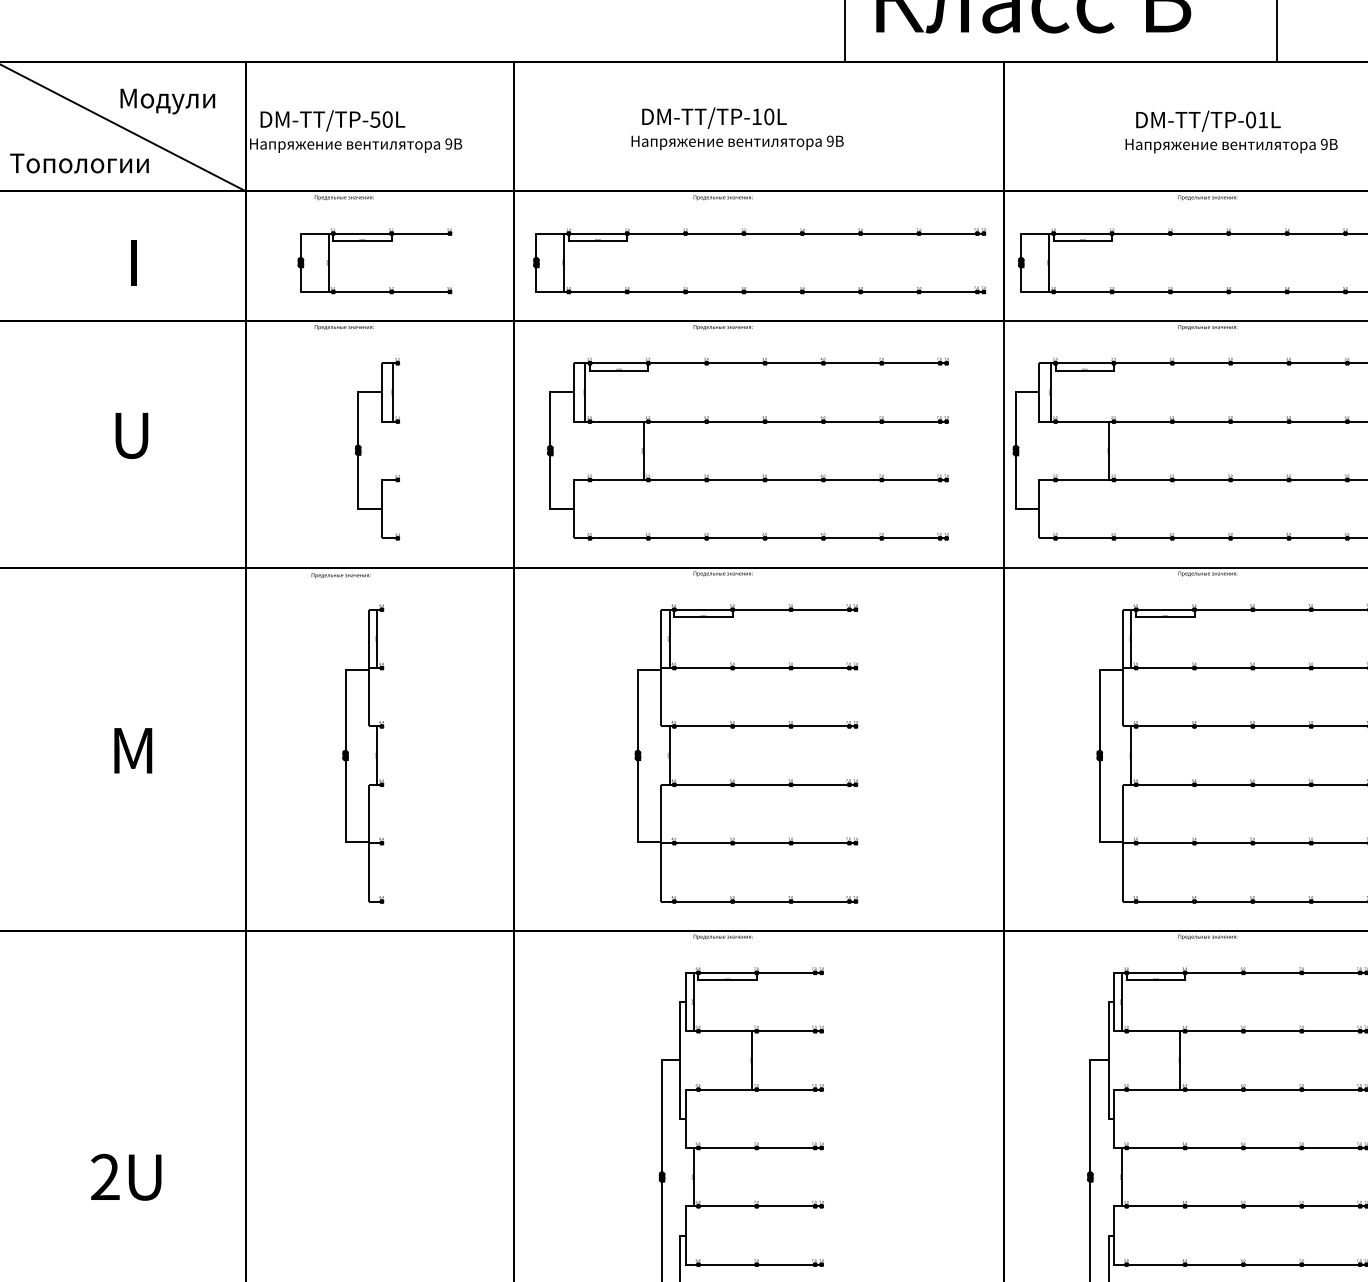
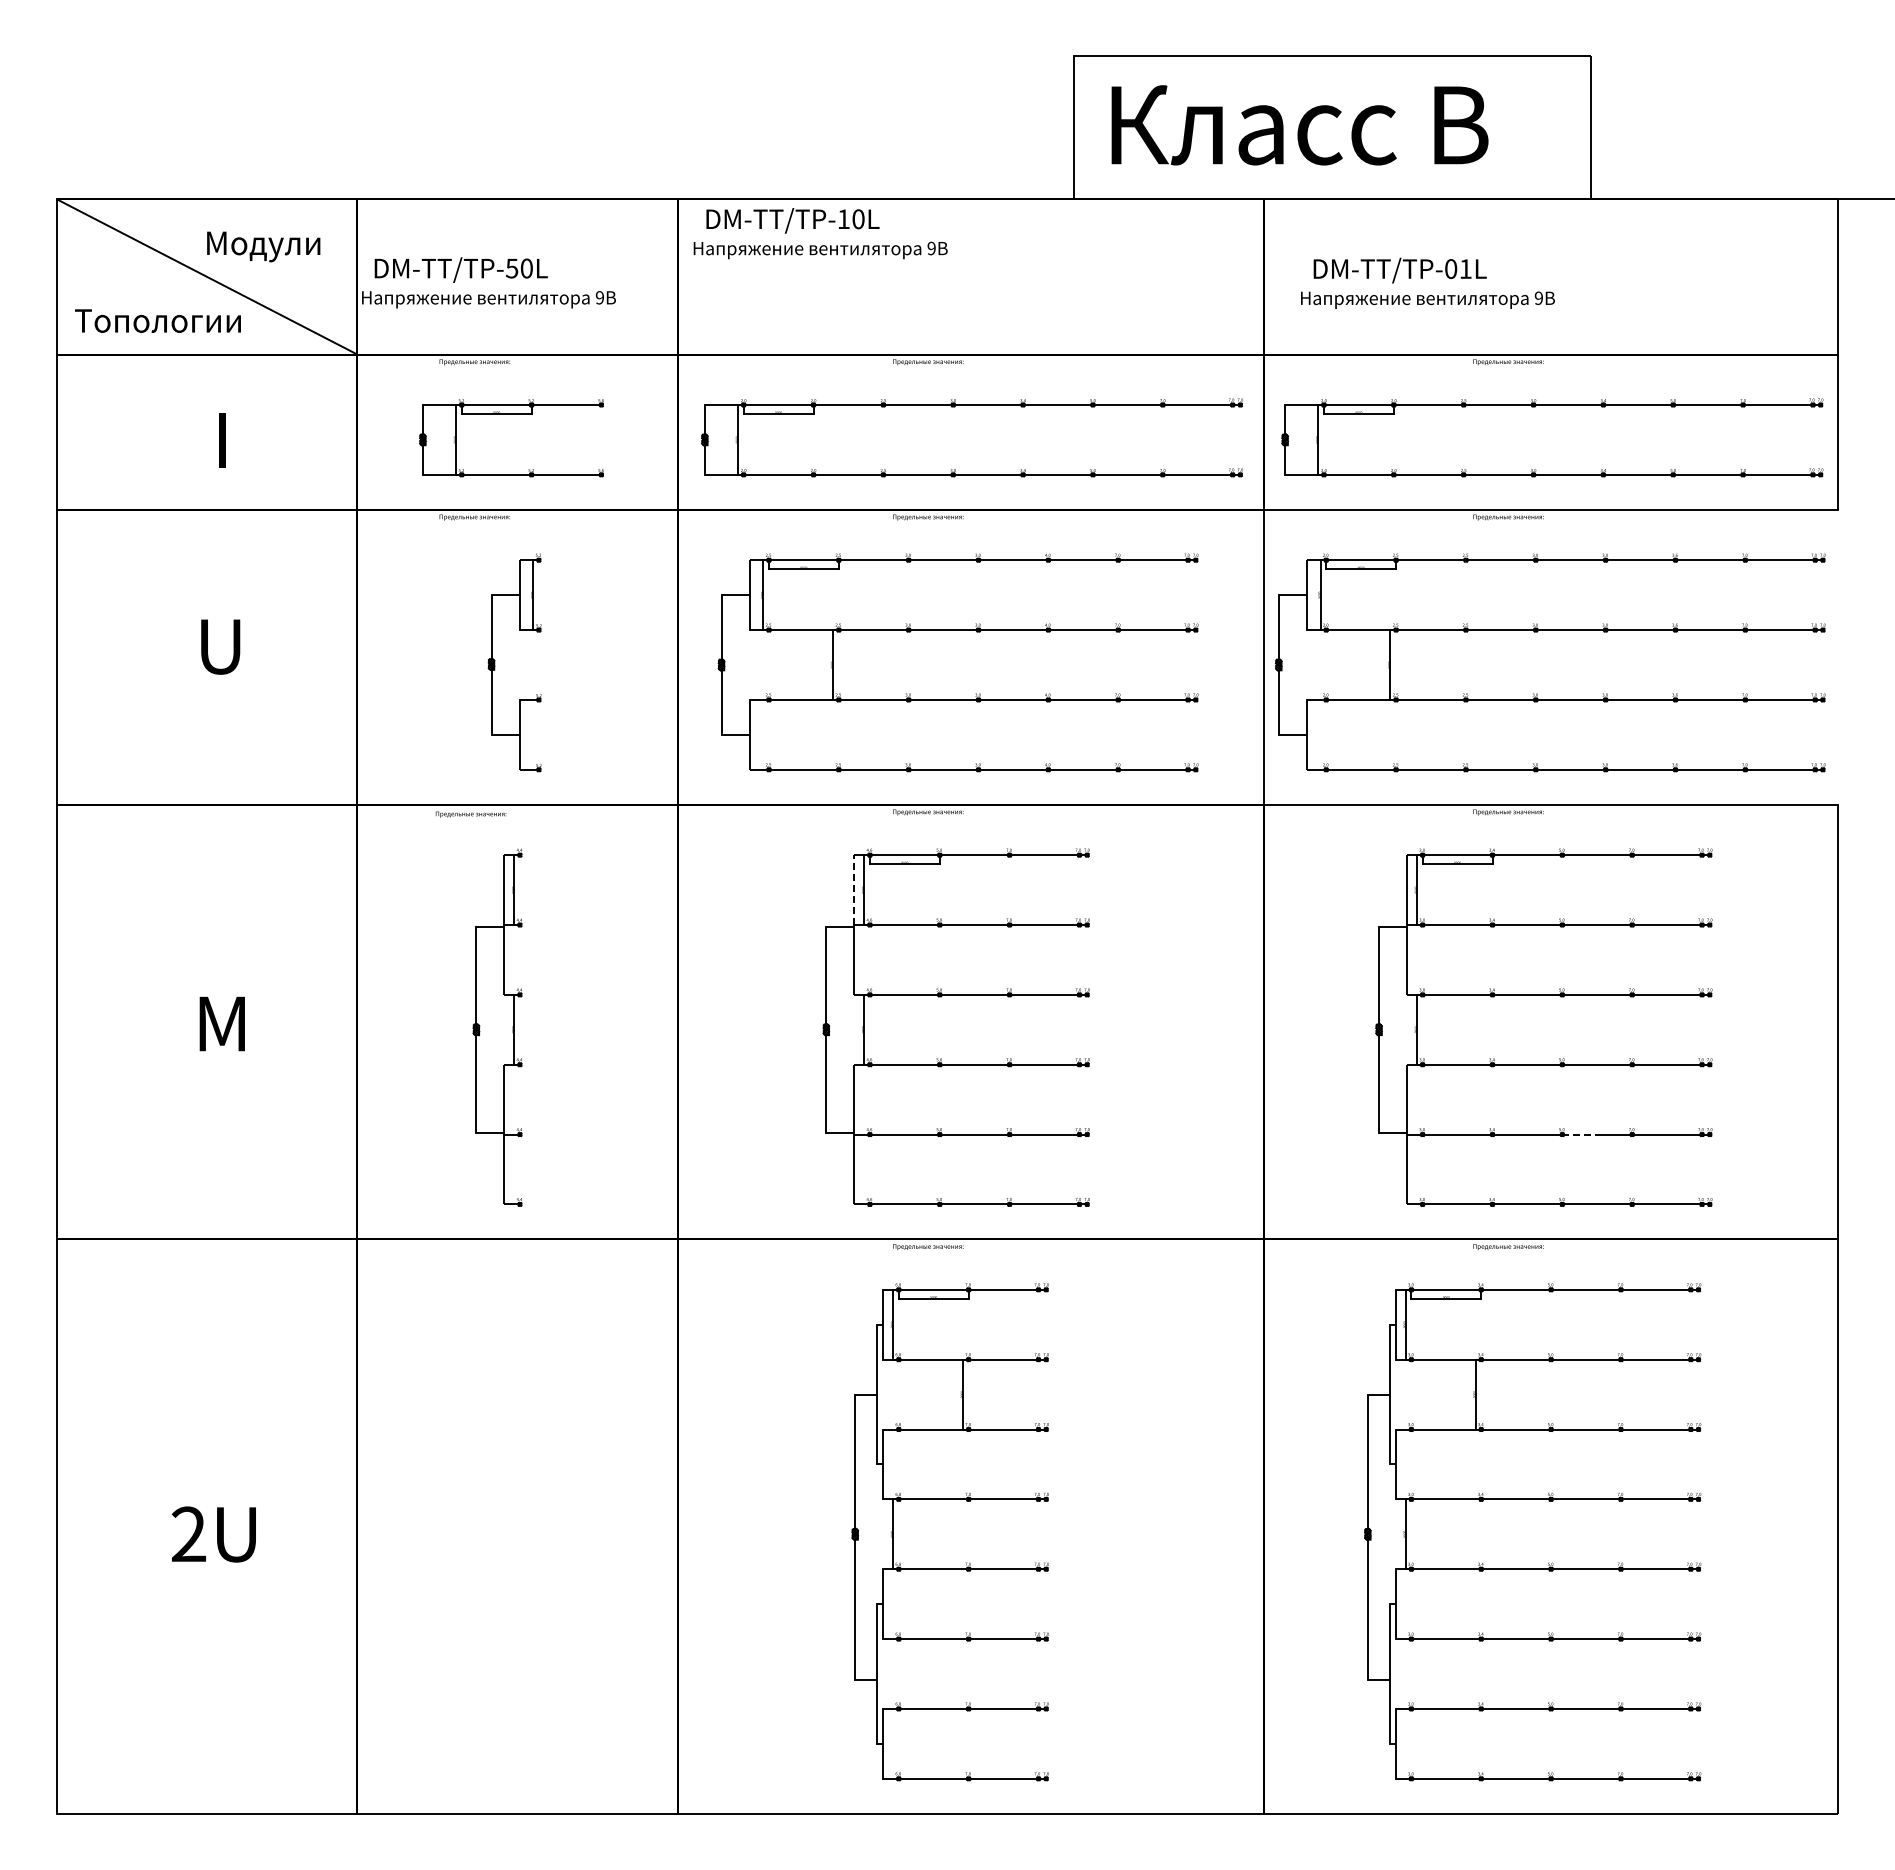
text: (737, 128) -> (820, 233), moved
text: (1231, 131) -> (1427, 282), moved
line: (661, 639) -> (854, 890), solid -> dashed
line: (1268, 843) -> (1580, 1134), solid -> dashed

